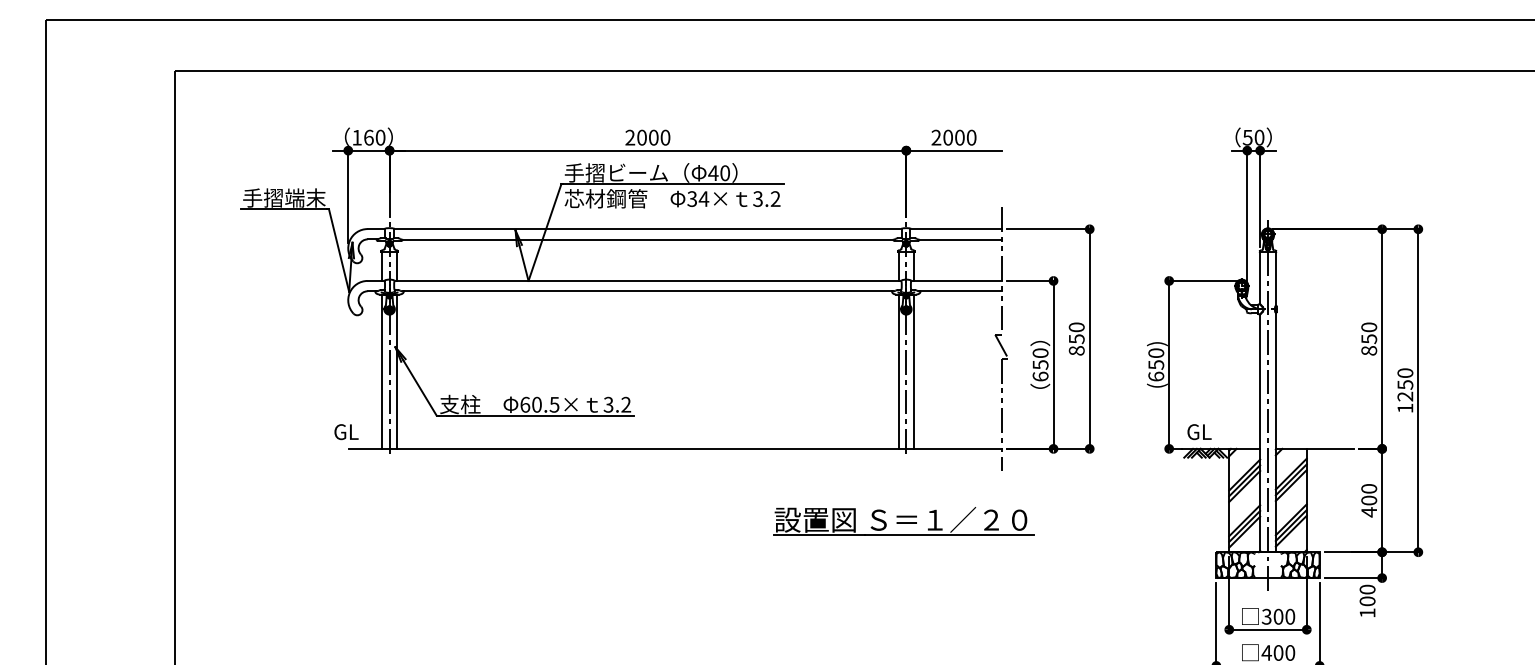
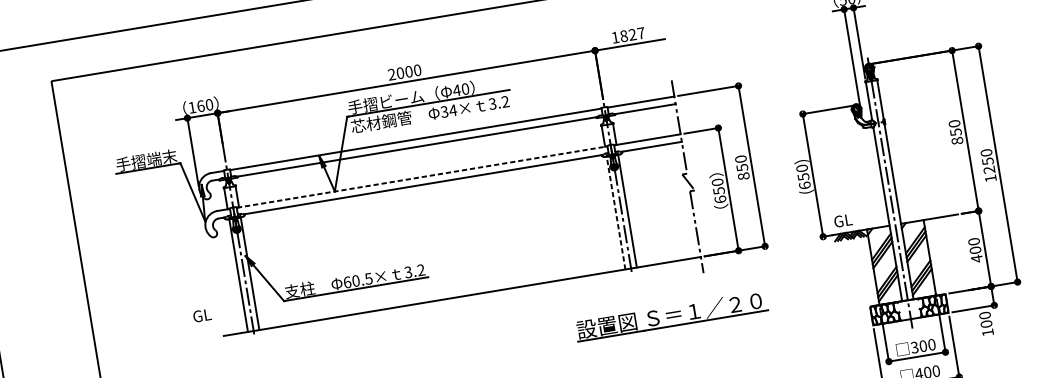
text: (953, 137) -> (627, 35), 2000 -> 1827
line: (648, 280) -> (422, 176), solid -> dashed
line: (898, 371) -> (616, 212), solid -> dashed
text: (346, 432) -> (202, 315), moved
part: (903, 521) -> (671, 316), moved

